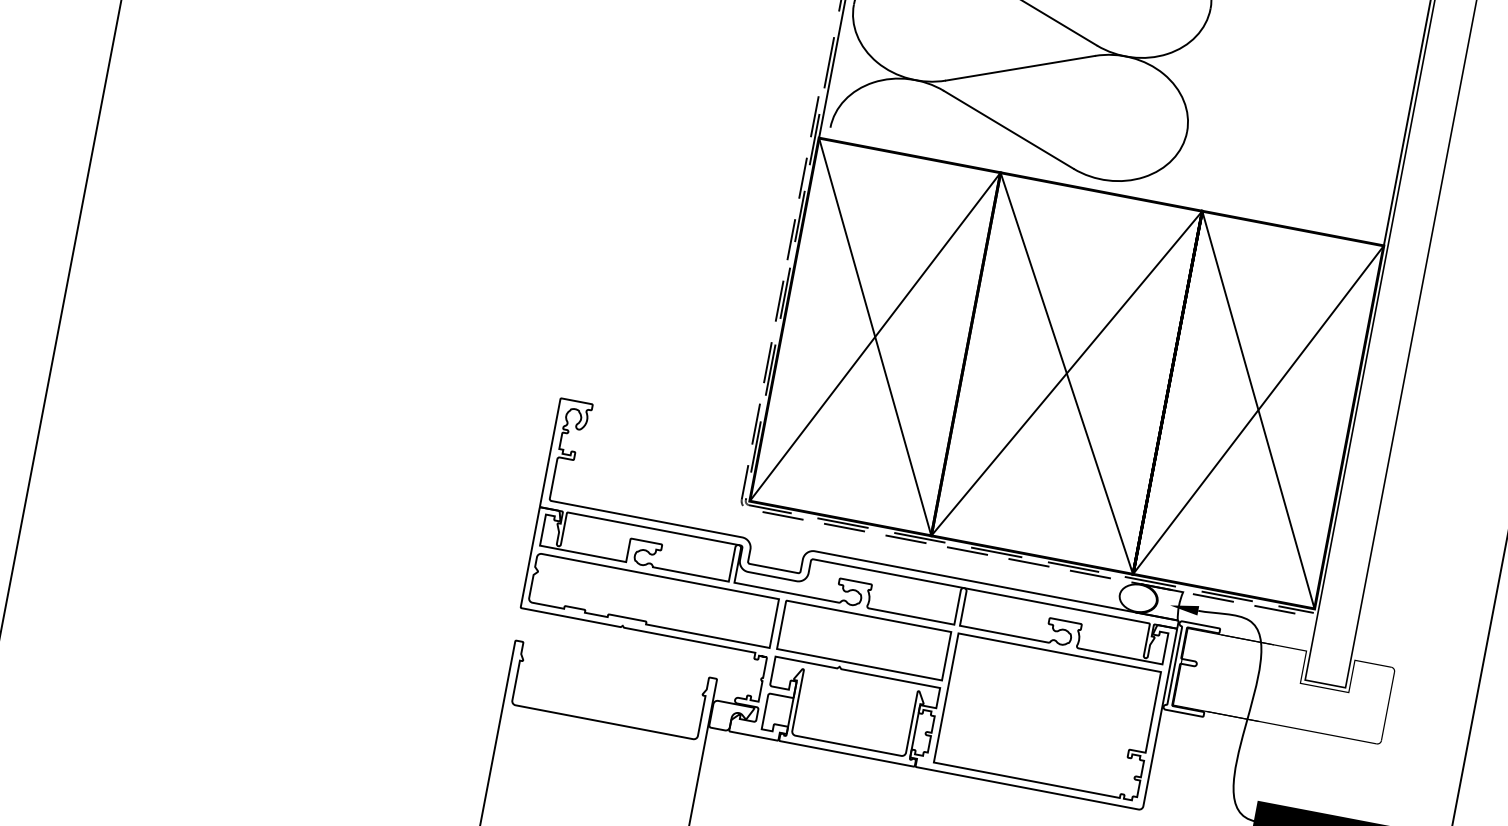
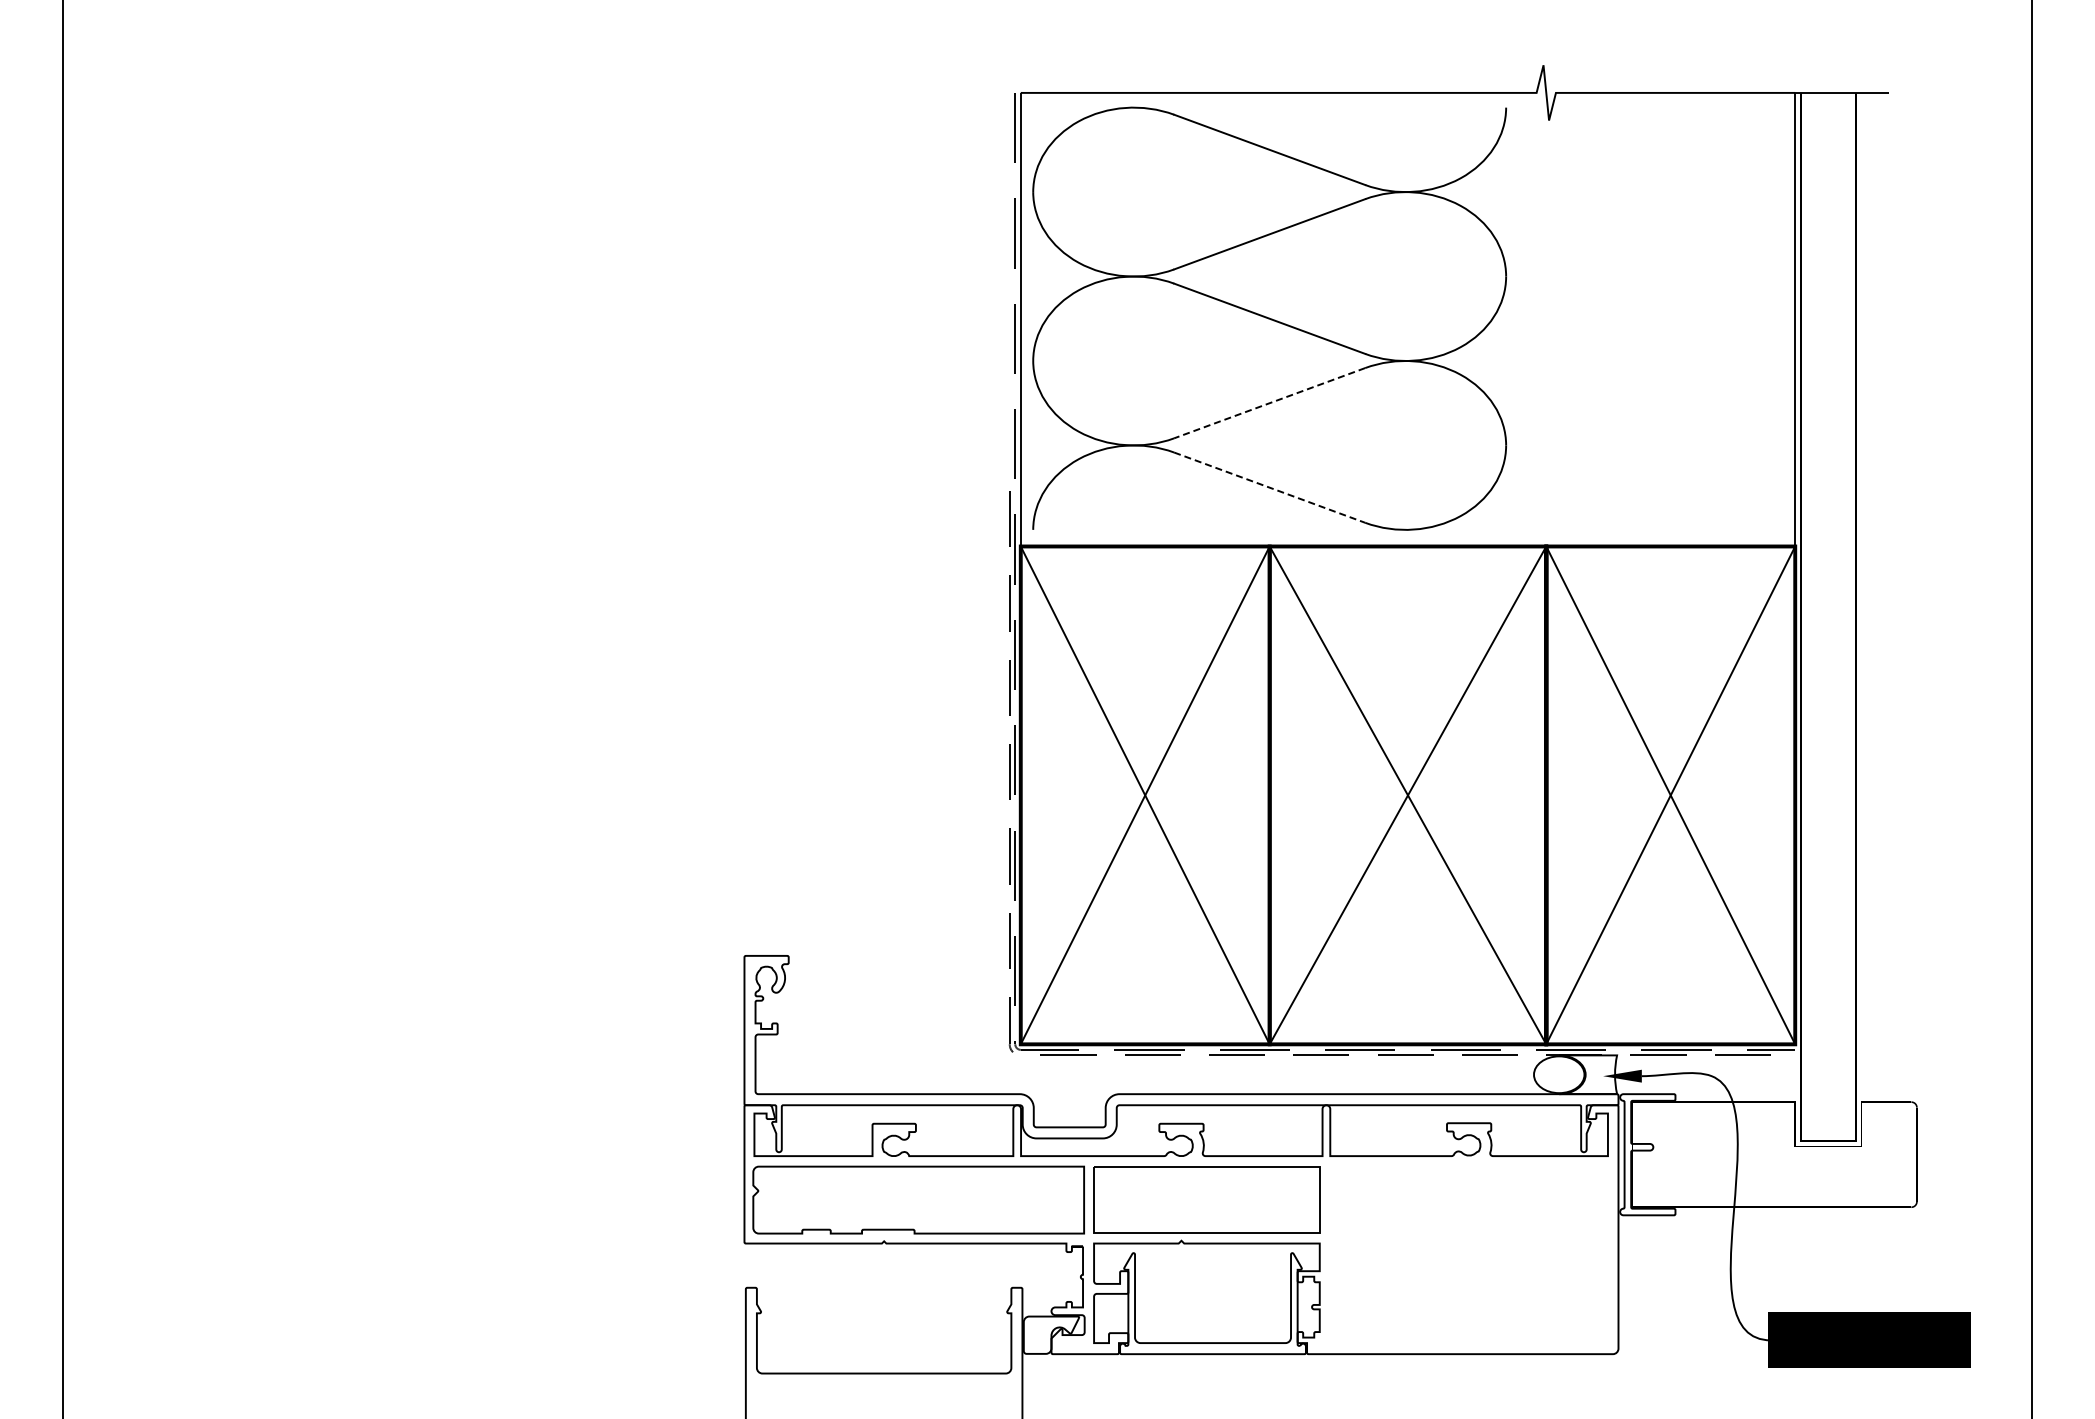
line: (1020, 68) -> (1269, 403), solid -> dashed
line: (1008, 129) -> (1269, 487), solid -> dashed
part: (1047, 716) -> (1468, 1254), removed

